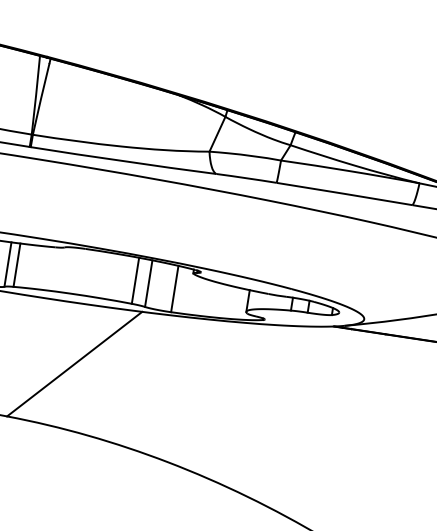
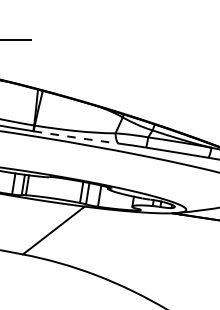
arc: (124, 160) -> (76, 137), solid -> dashed

